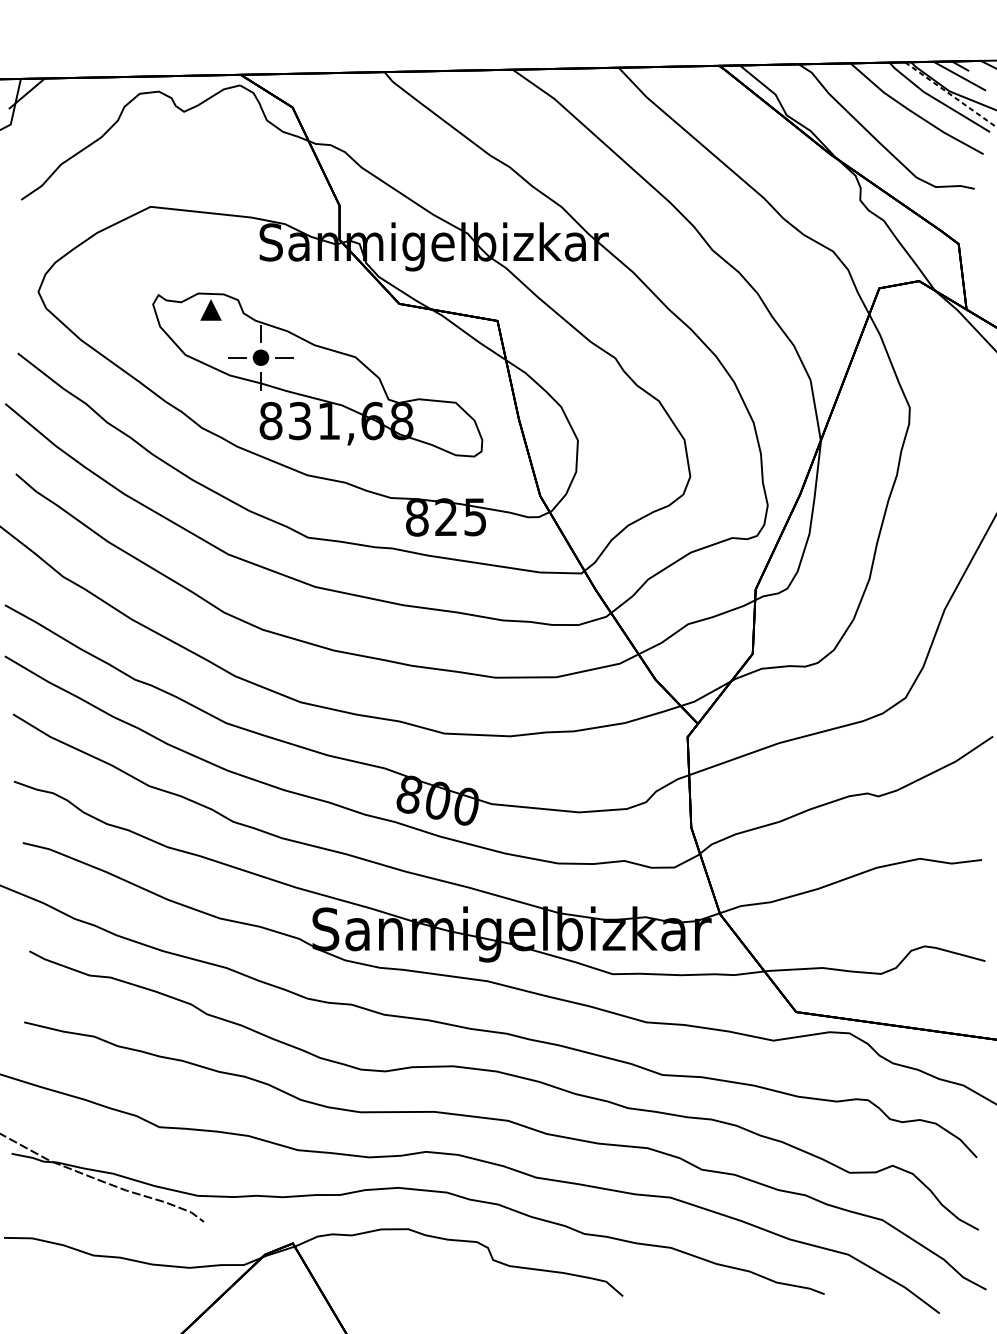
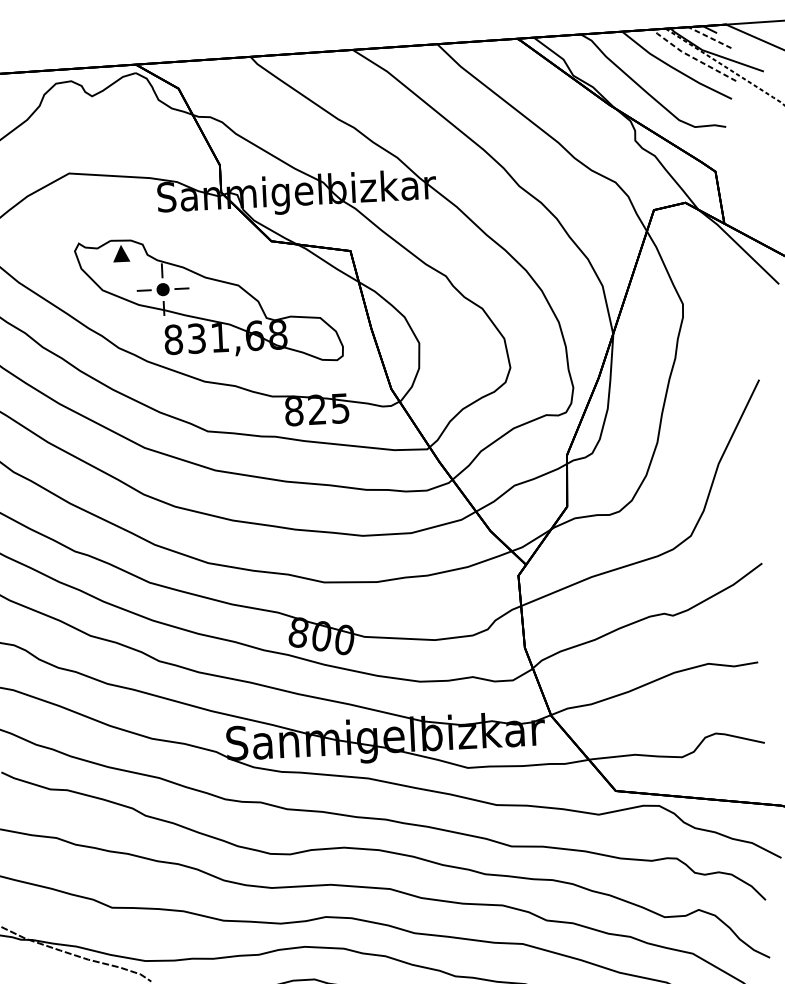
line: (959, 76) -> (709, 37), solid -> dashed
line: (936, 99) -> (692, 57), solid -> dashed

